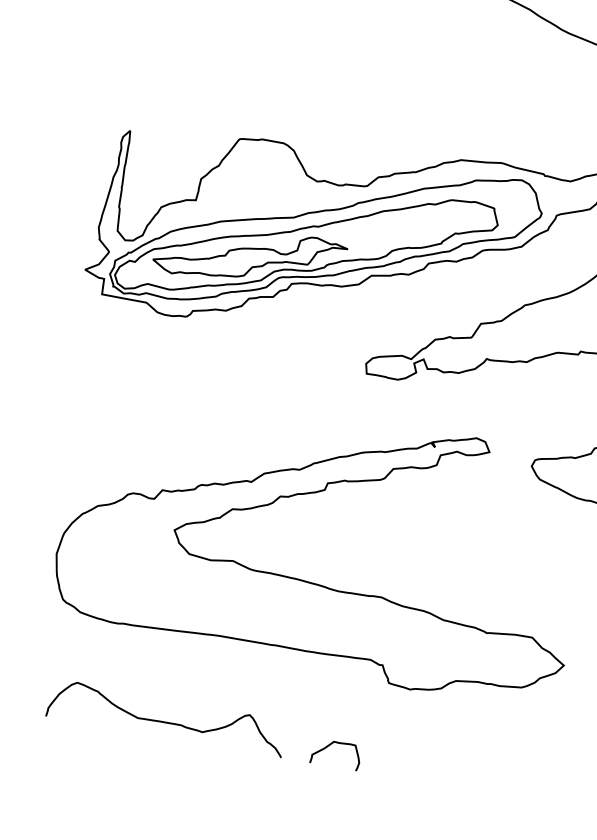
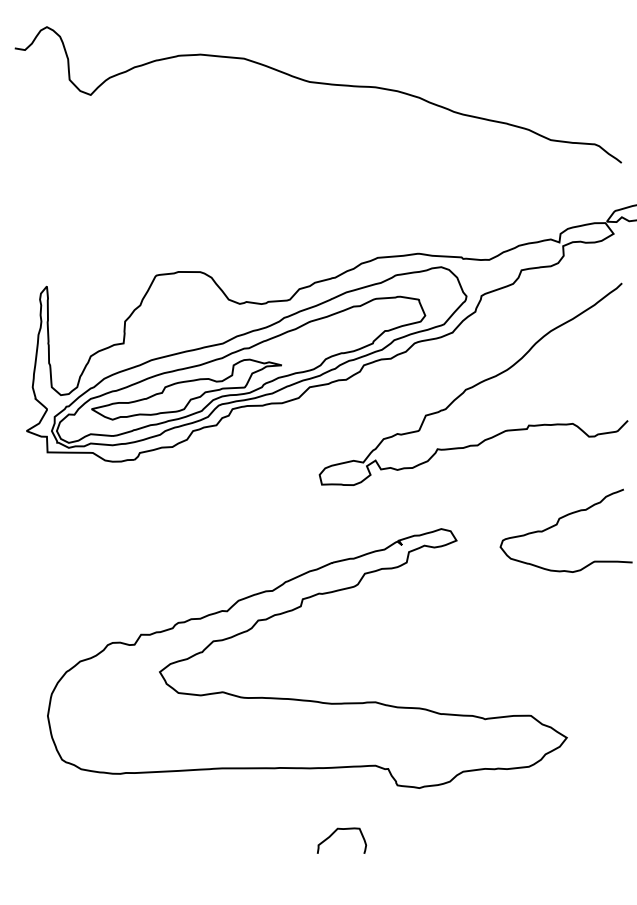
curve: (165, 722) -> (184, 862), removed
curve: (330, 745) -> (334, 833), moved

